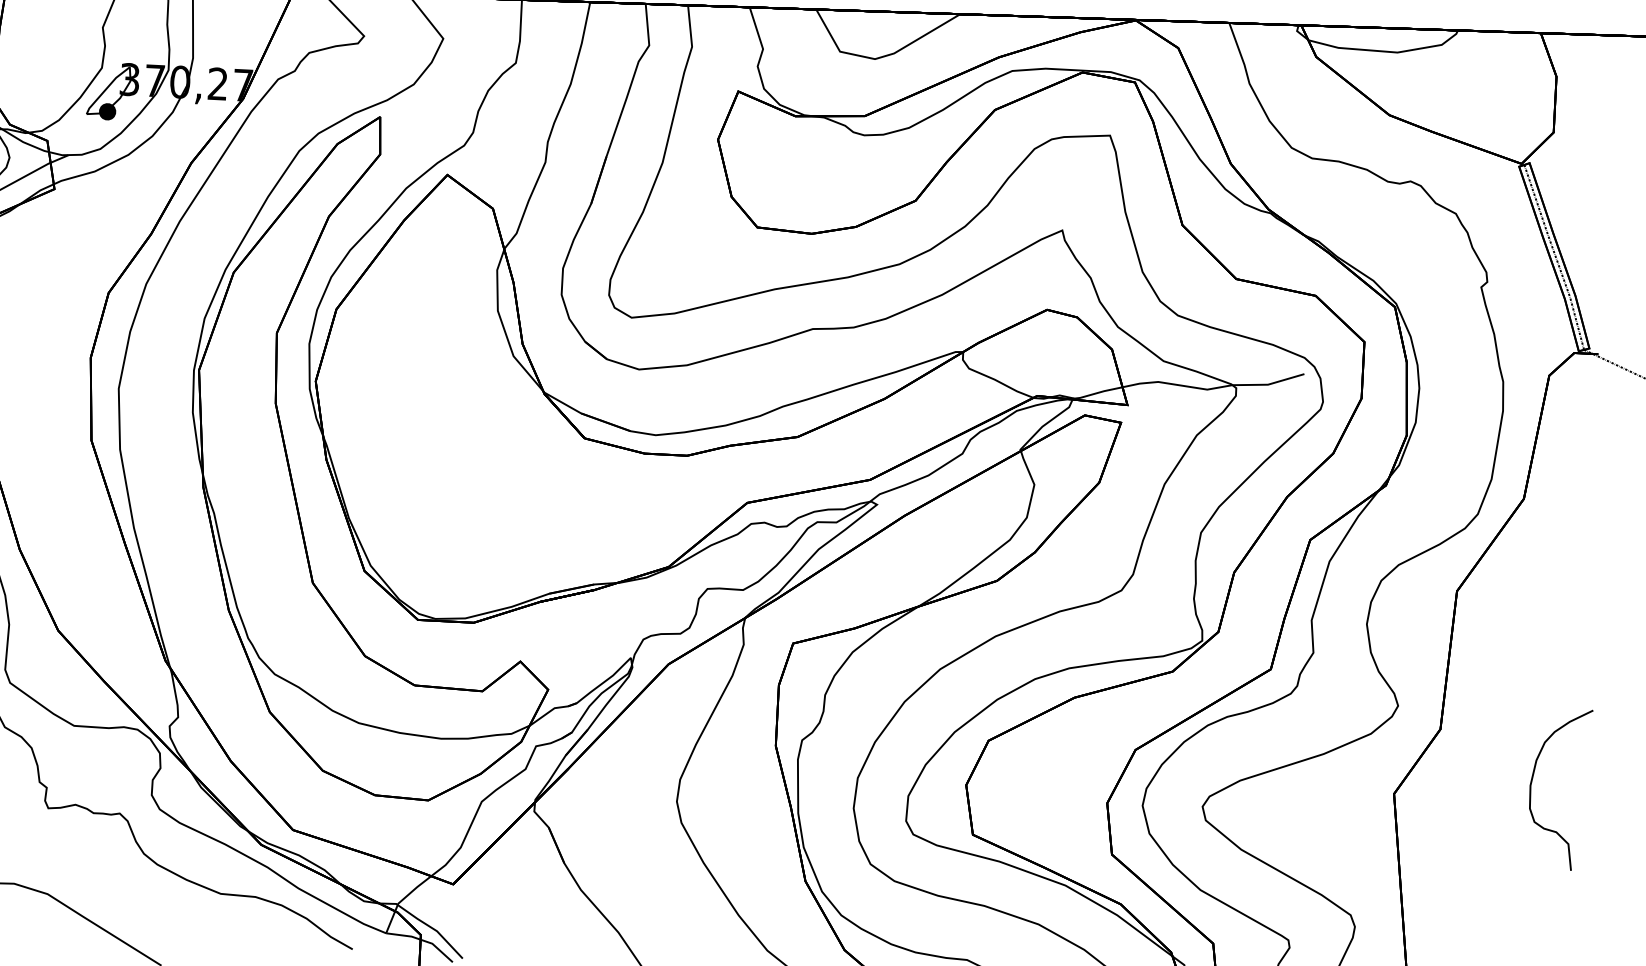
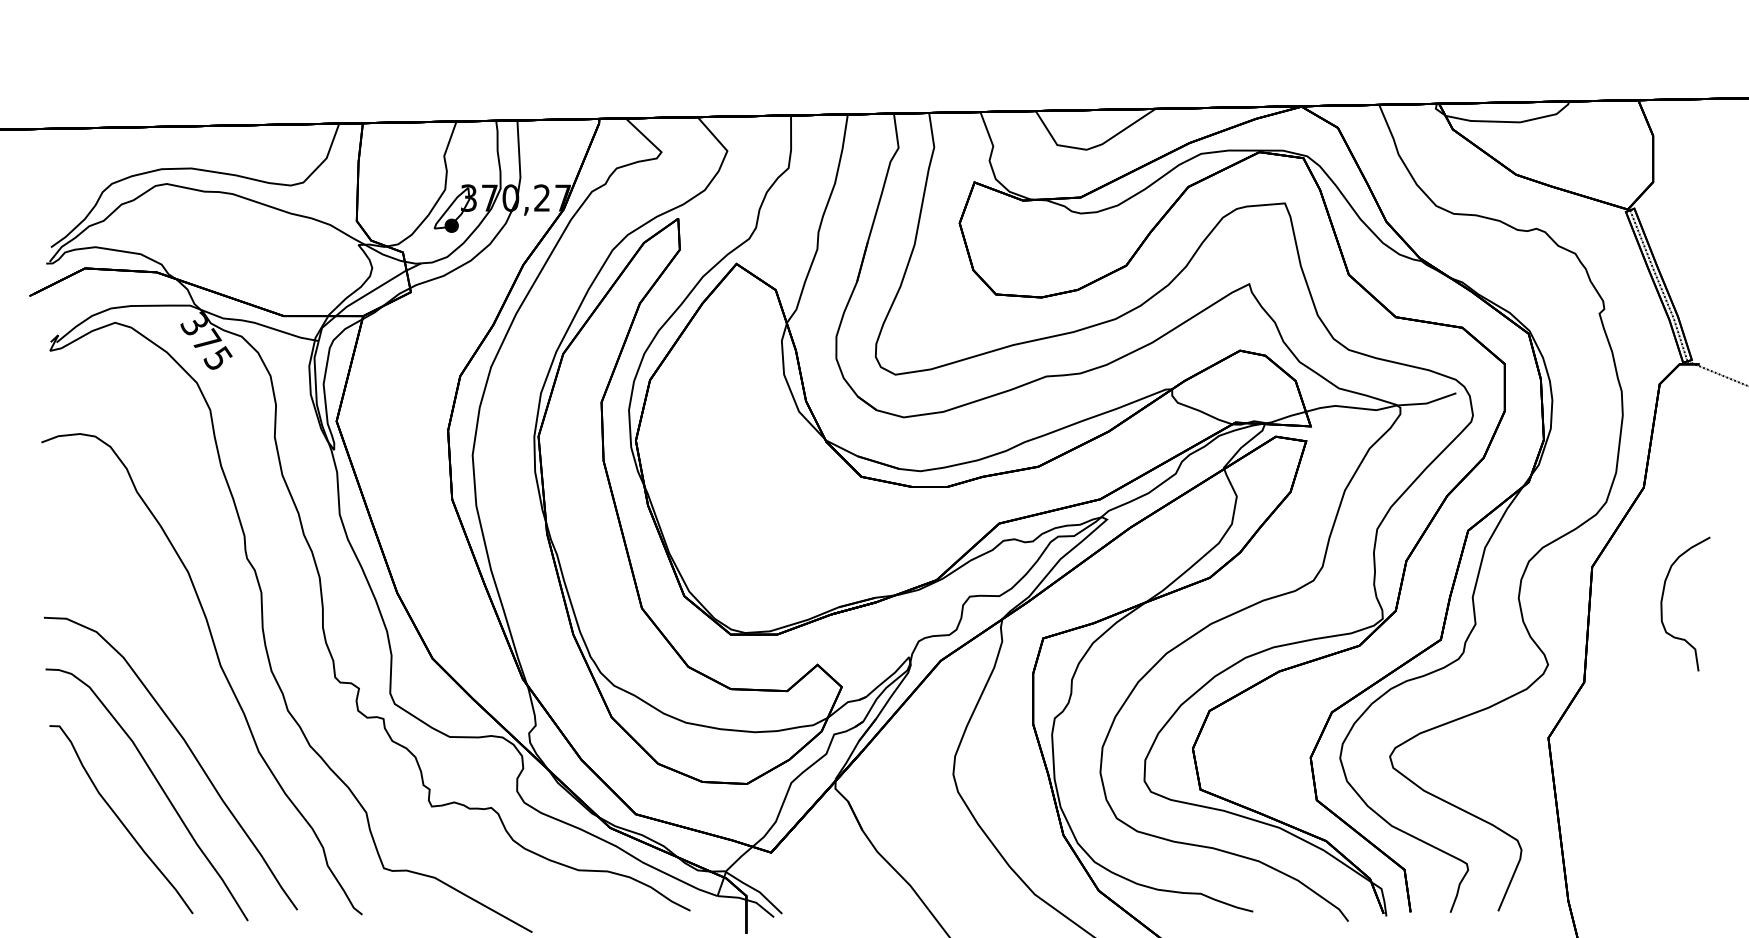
curve: (1533, 779) -> (1663, 597), moved

